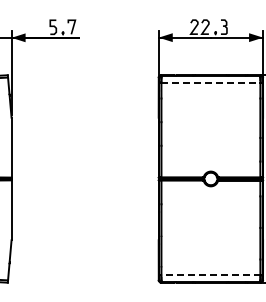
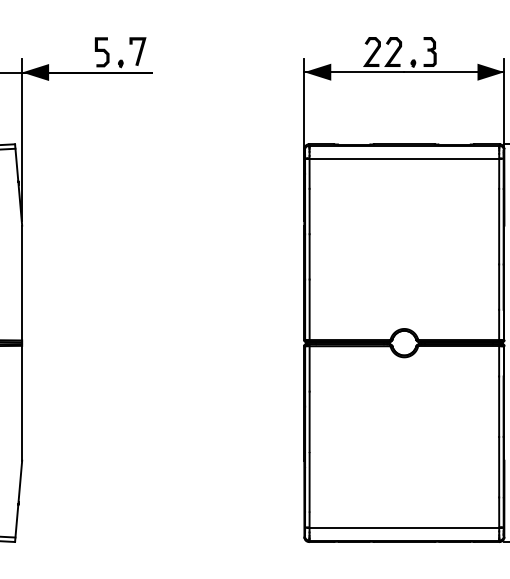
line: (210, 82) -> (403, 158), dashed -> solid
line: (210, 275) -> (403, 528), dashed -> solid

